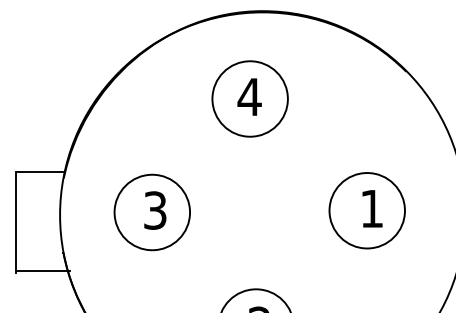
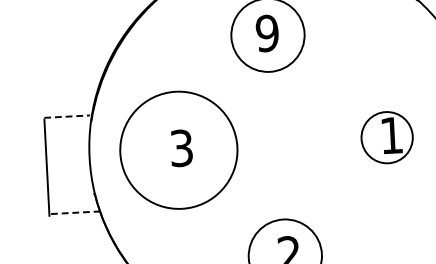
text: (249, 96) -> (267, 32), 4 -> 9
line: (39, 171) -> (67, 116), solid -> dashed
circle: (366, 210) -> (386, 137), size x0.7
circle: (152, 212) -> (179, 150), size x1.6
line: (44, 271) -> (77, 212), solid -> dashed

